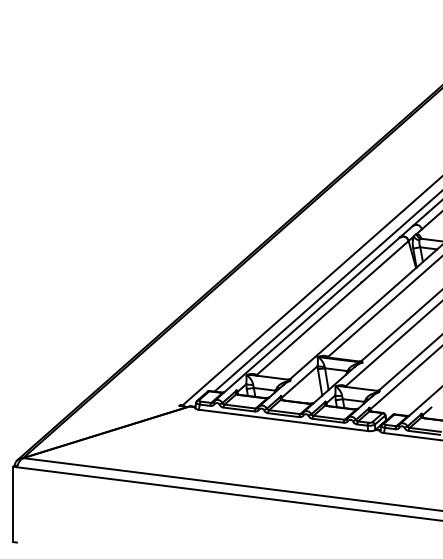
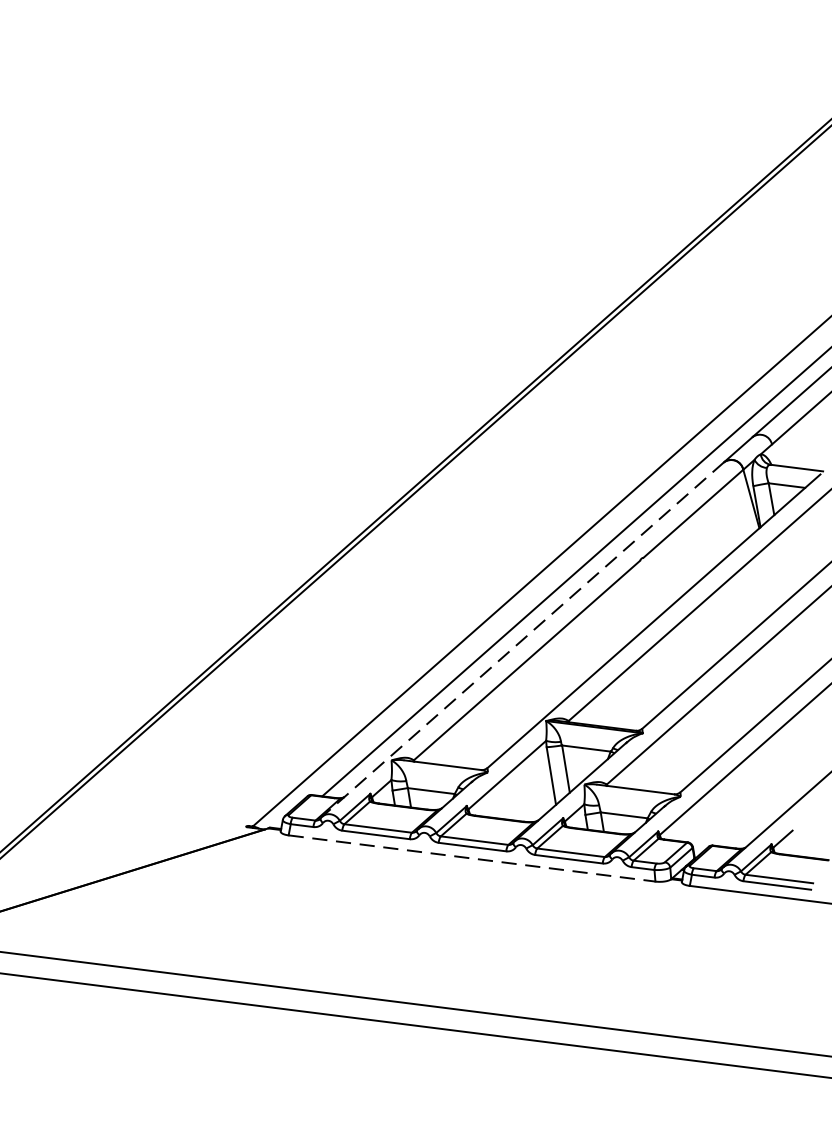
line: (307, 319) -> (524, 639), solid -> dashed
line: (283, 420) -> (472, 858), solid -> dashed

